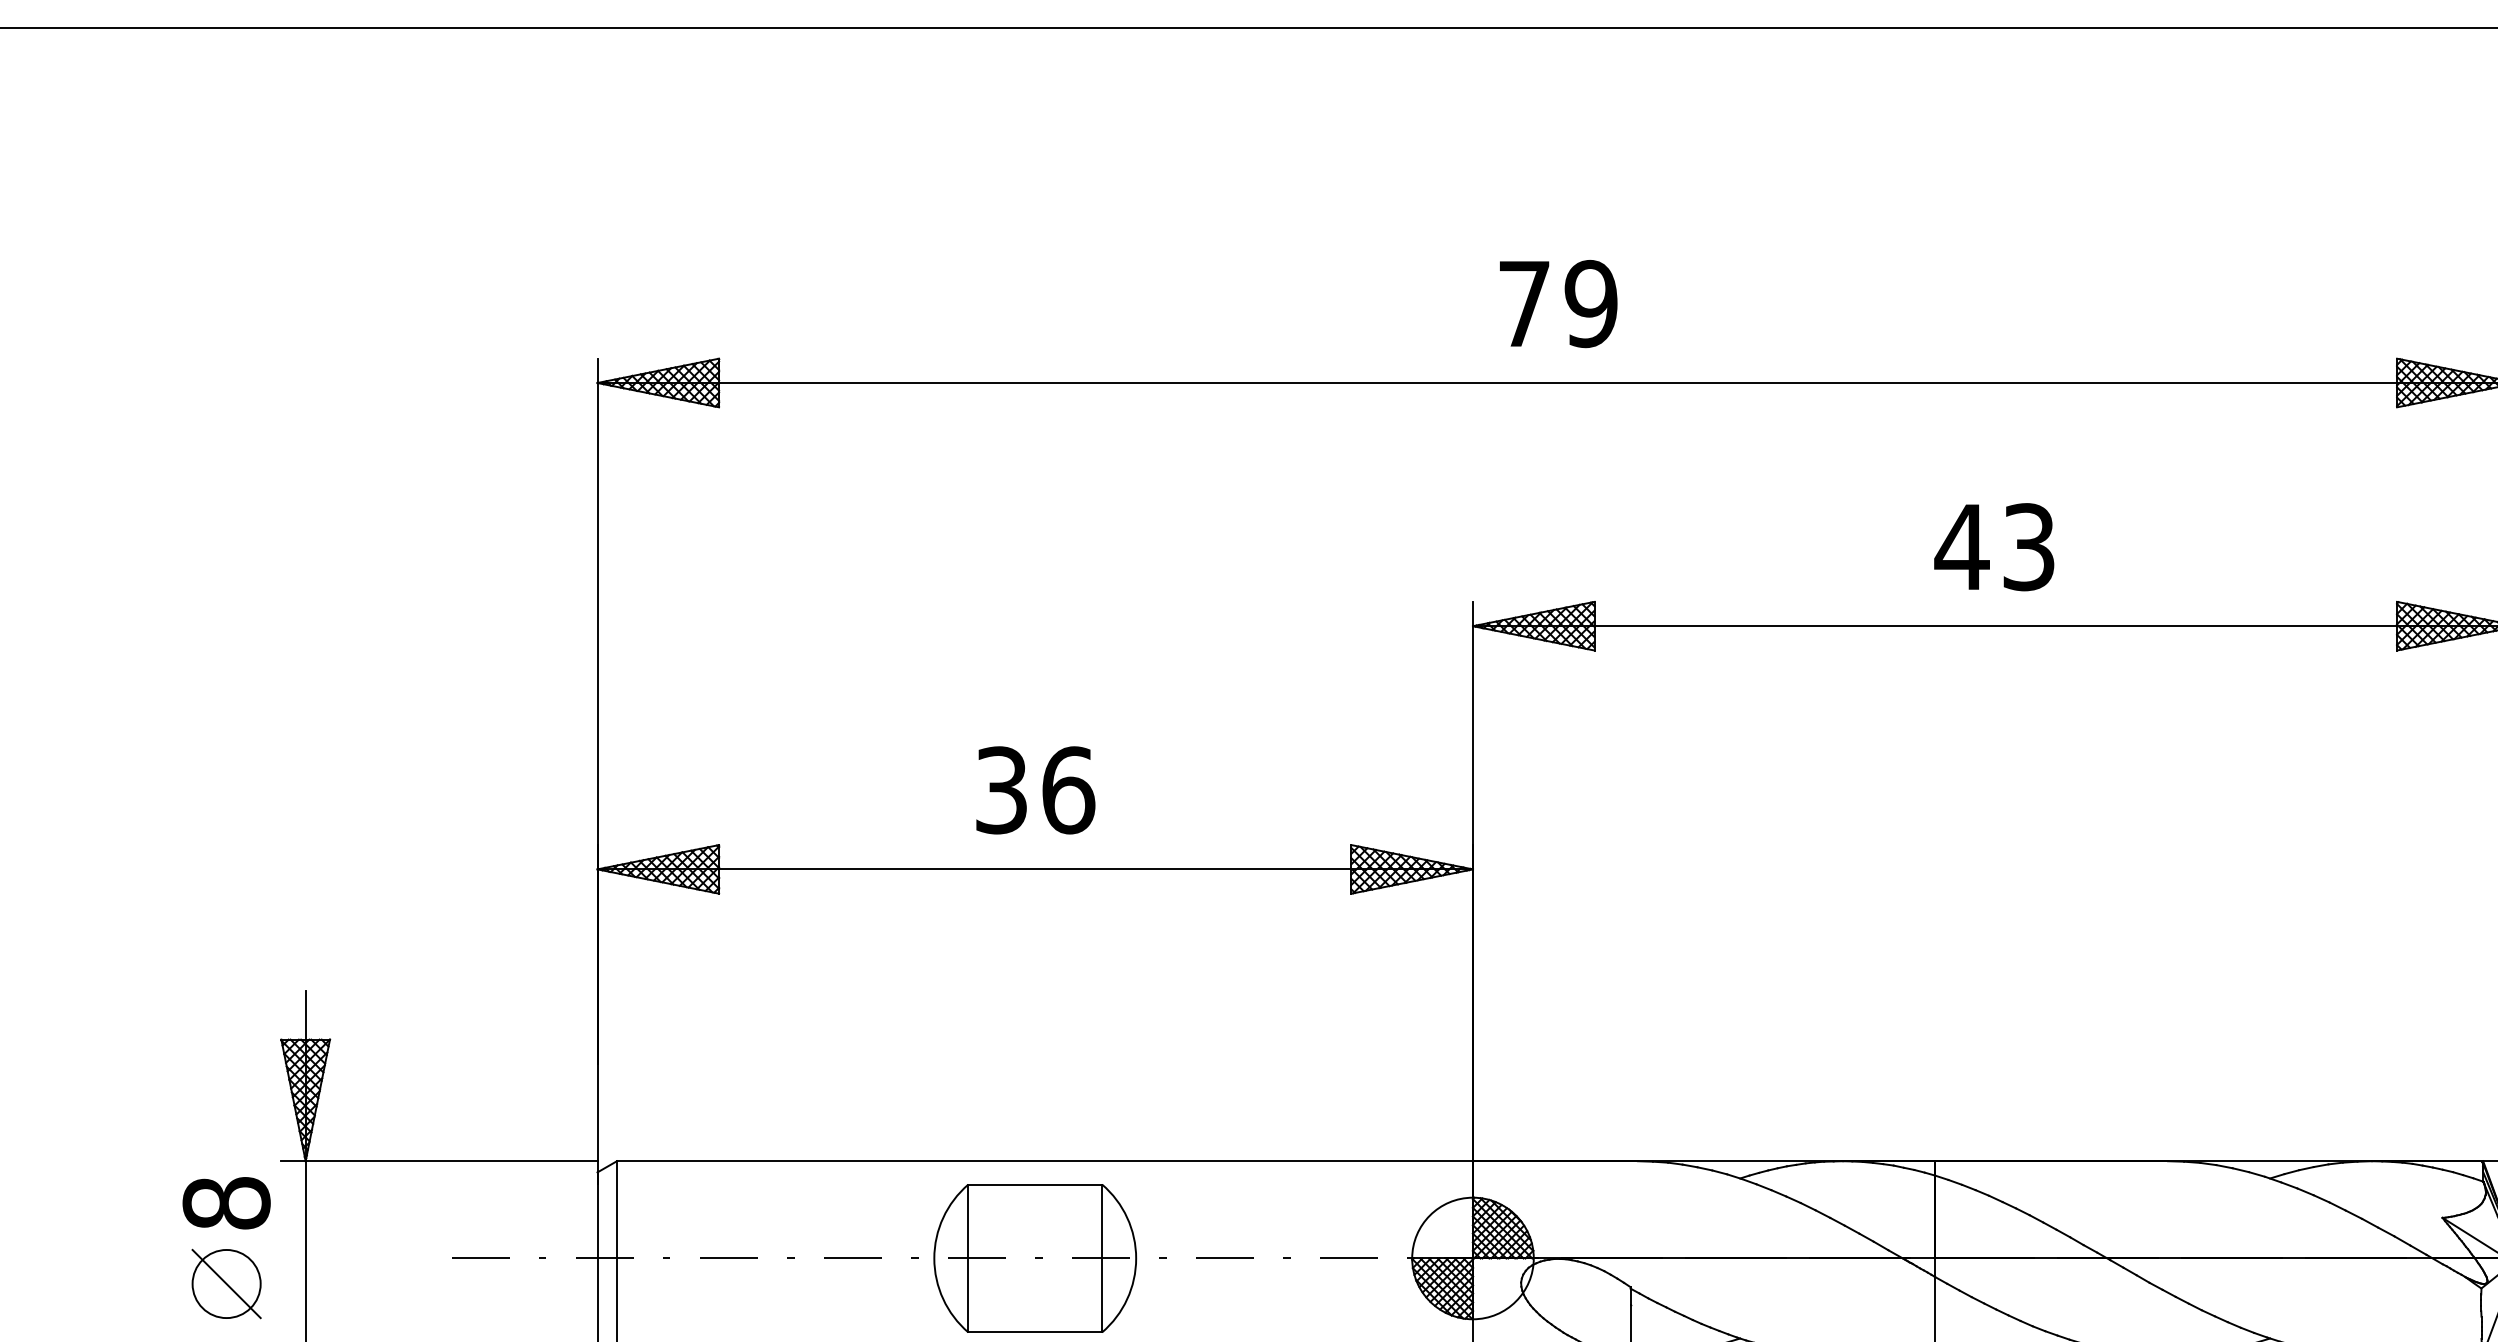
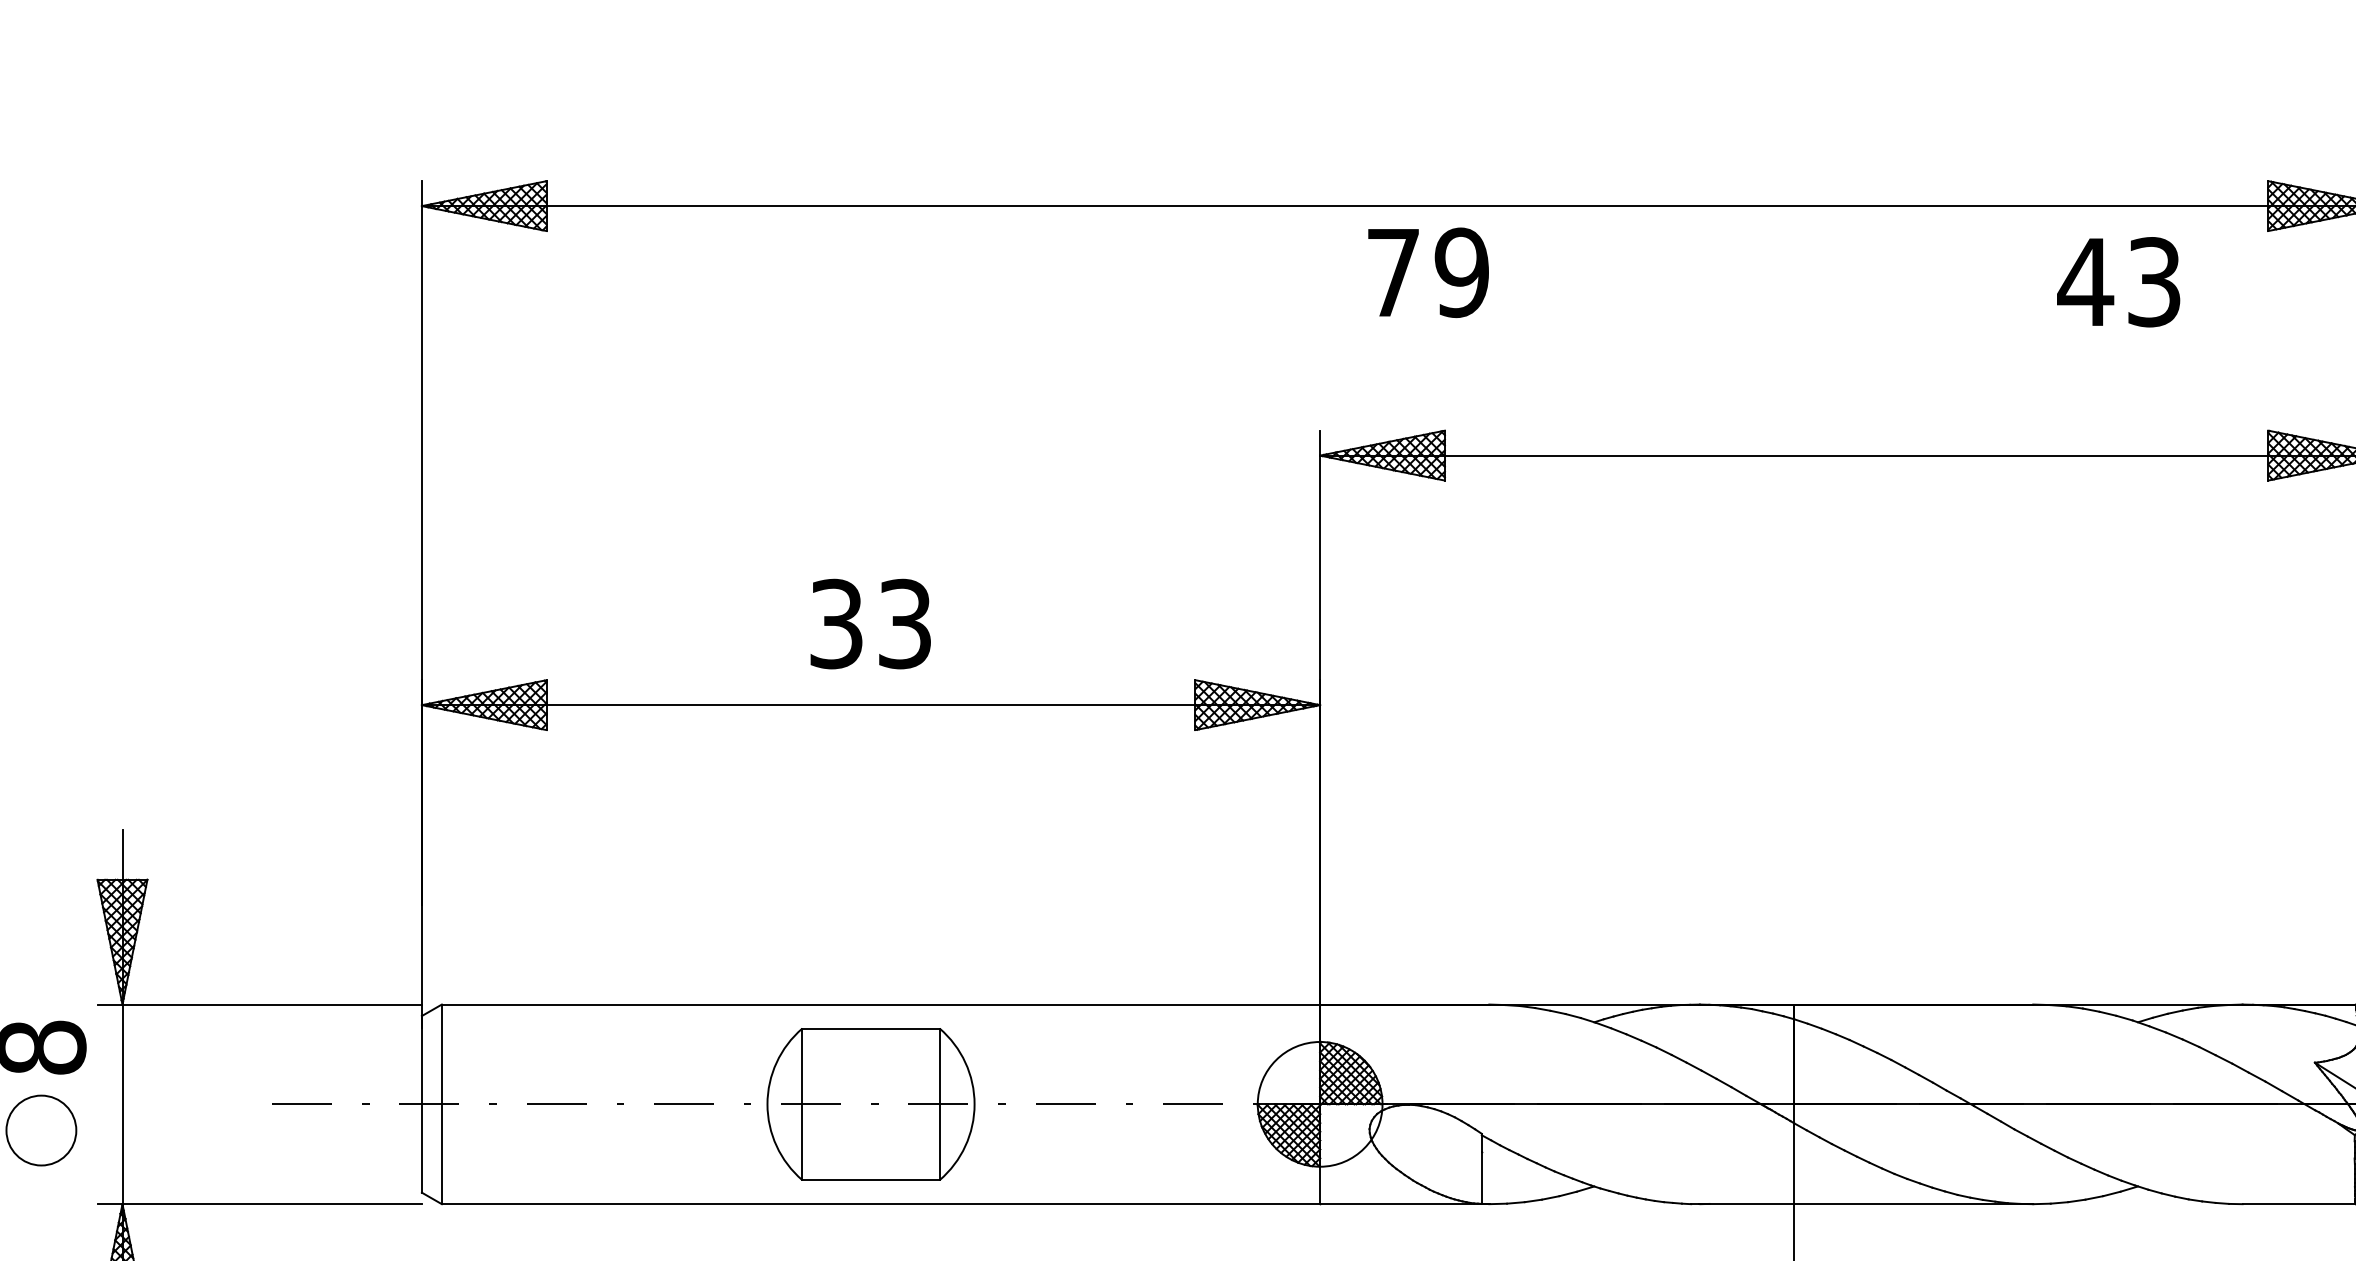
text: (1558, 304) -> (1428, 273), moved
text: (1994, 547) -> (2118, 282), moved
text: (1068, 790) -> (905, 624), 36 -> 33
line: (226, 1283) -> (41, 1130), removed

